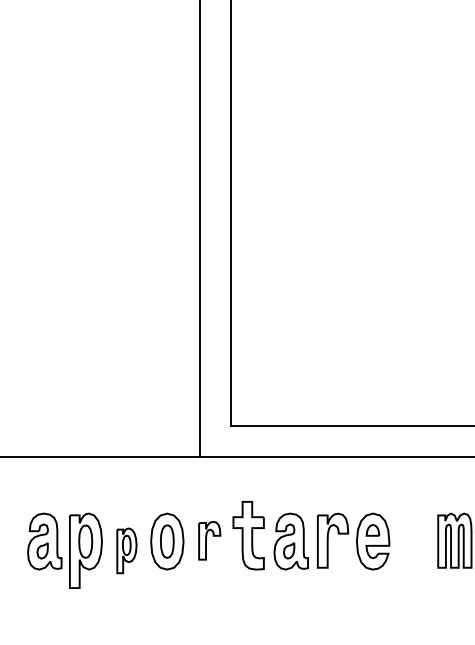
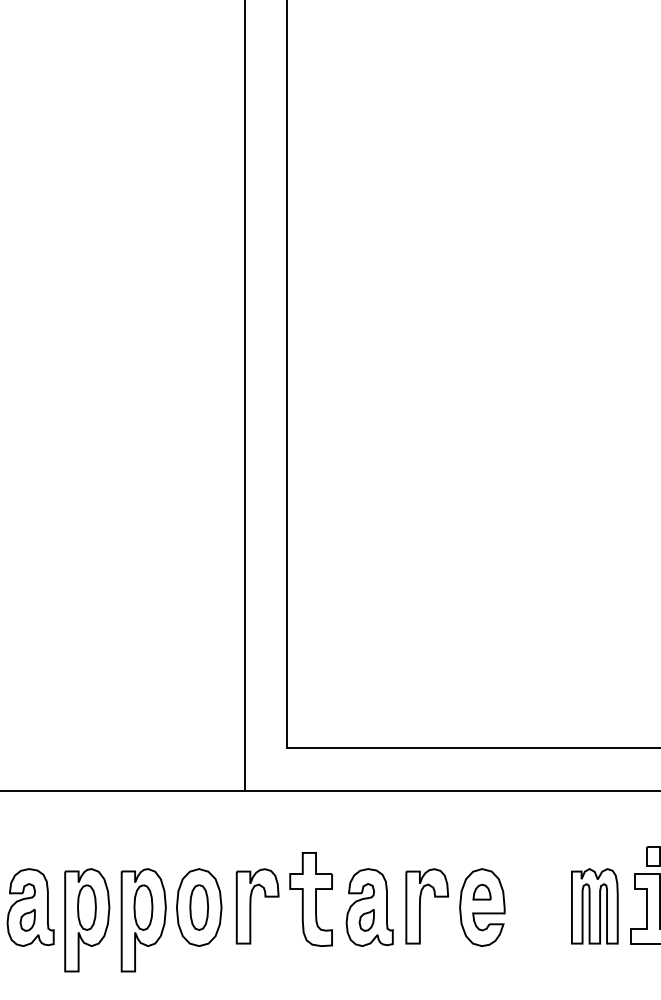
part: (209, 540) -> (257, 906), size x1.43
part: (126, 550) -> (143, 920), size x1.67

